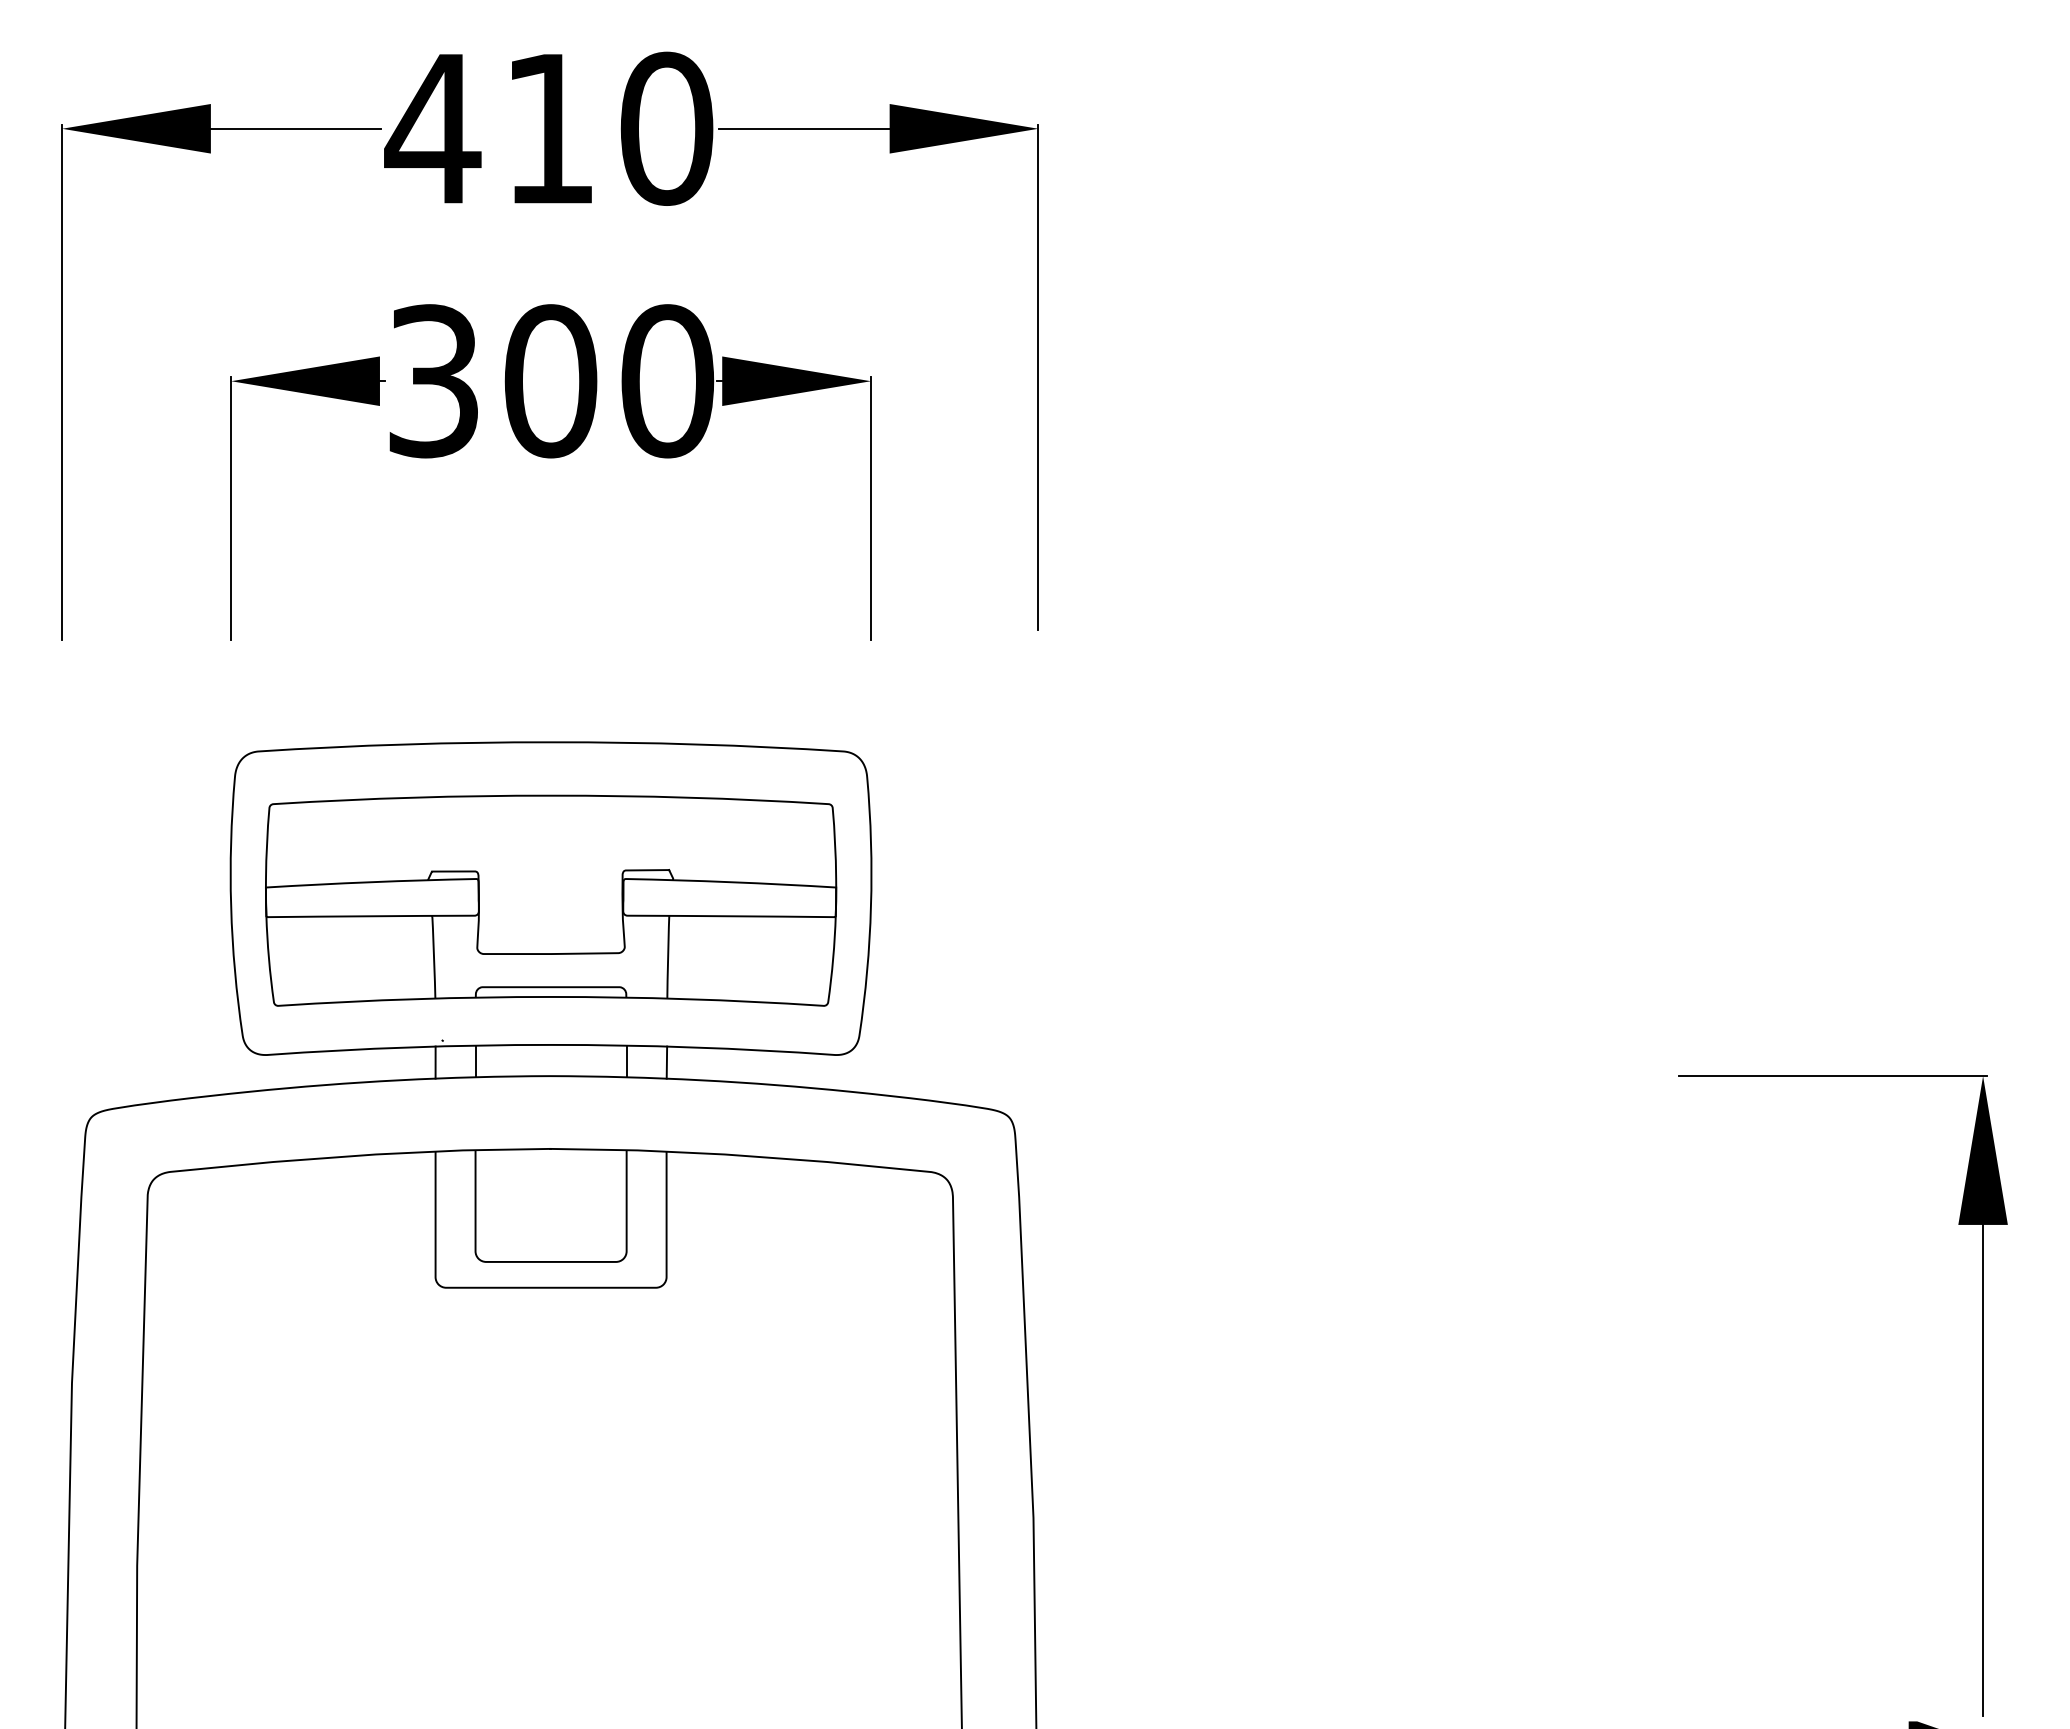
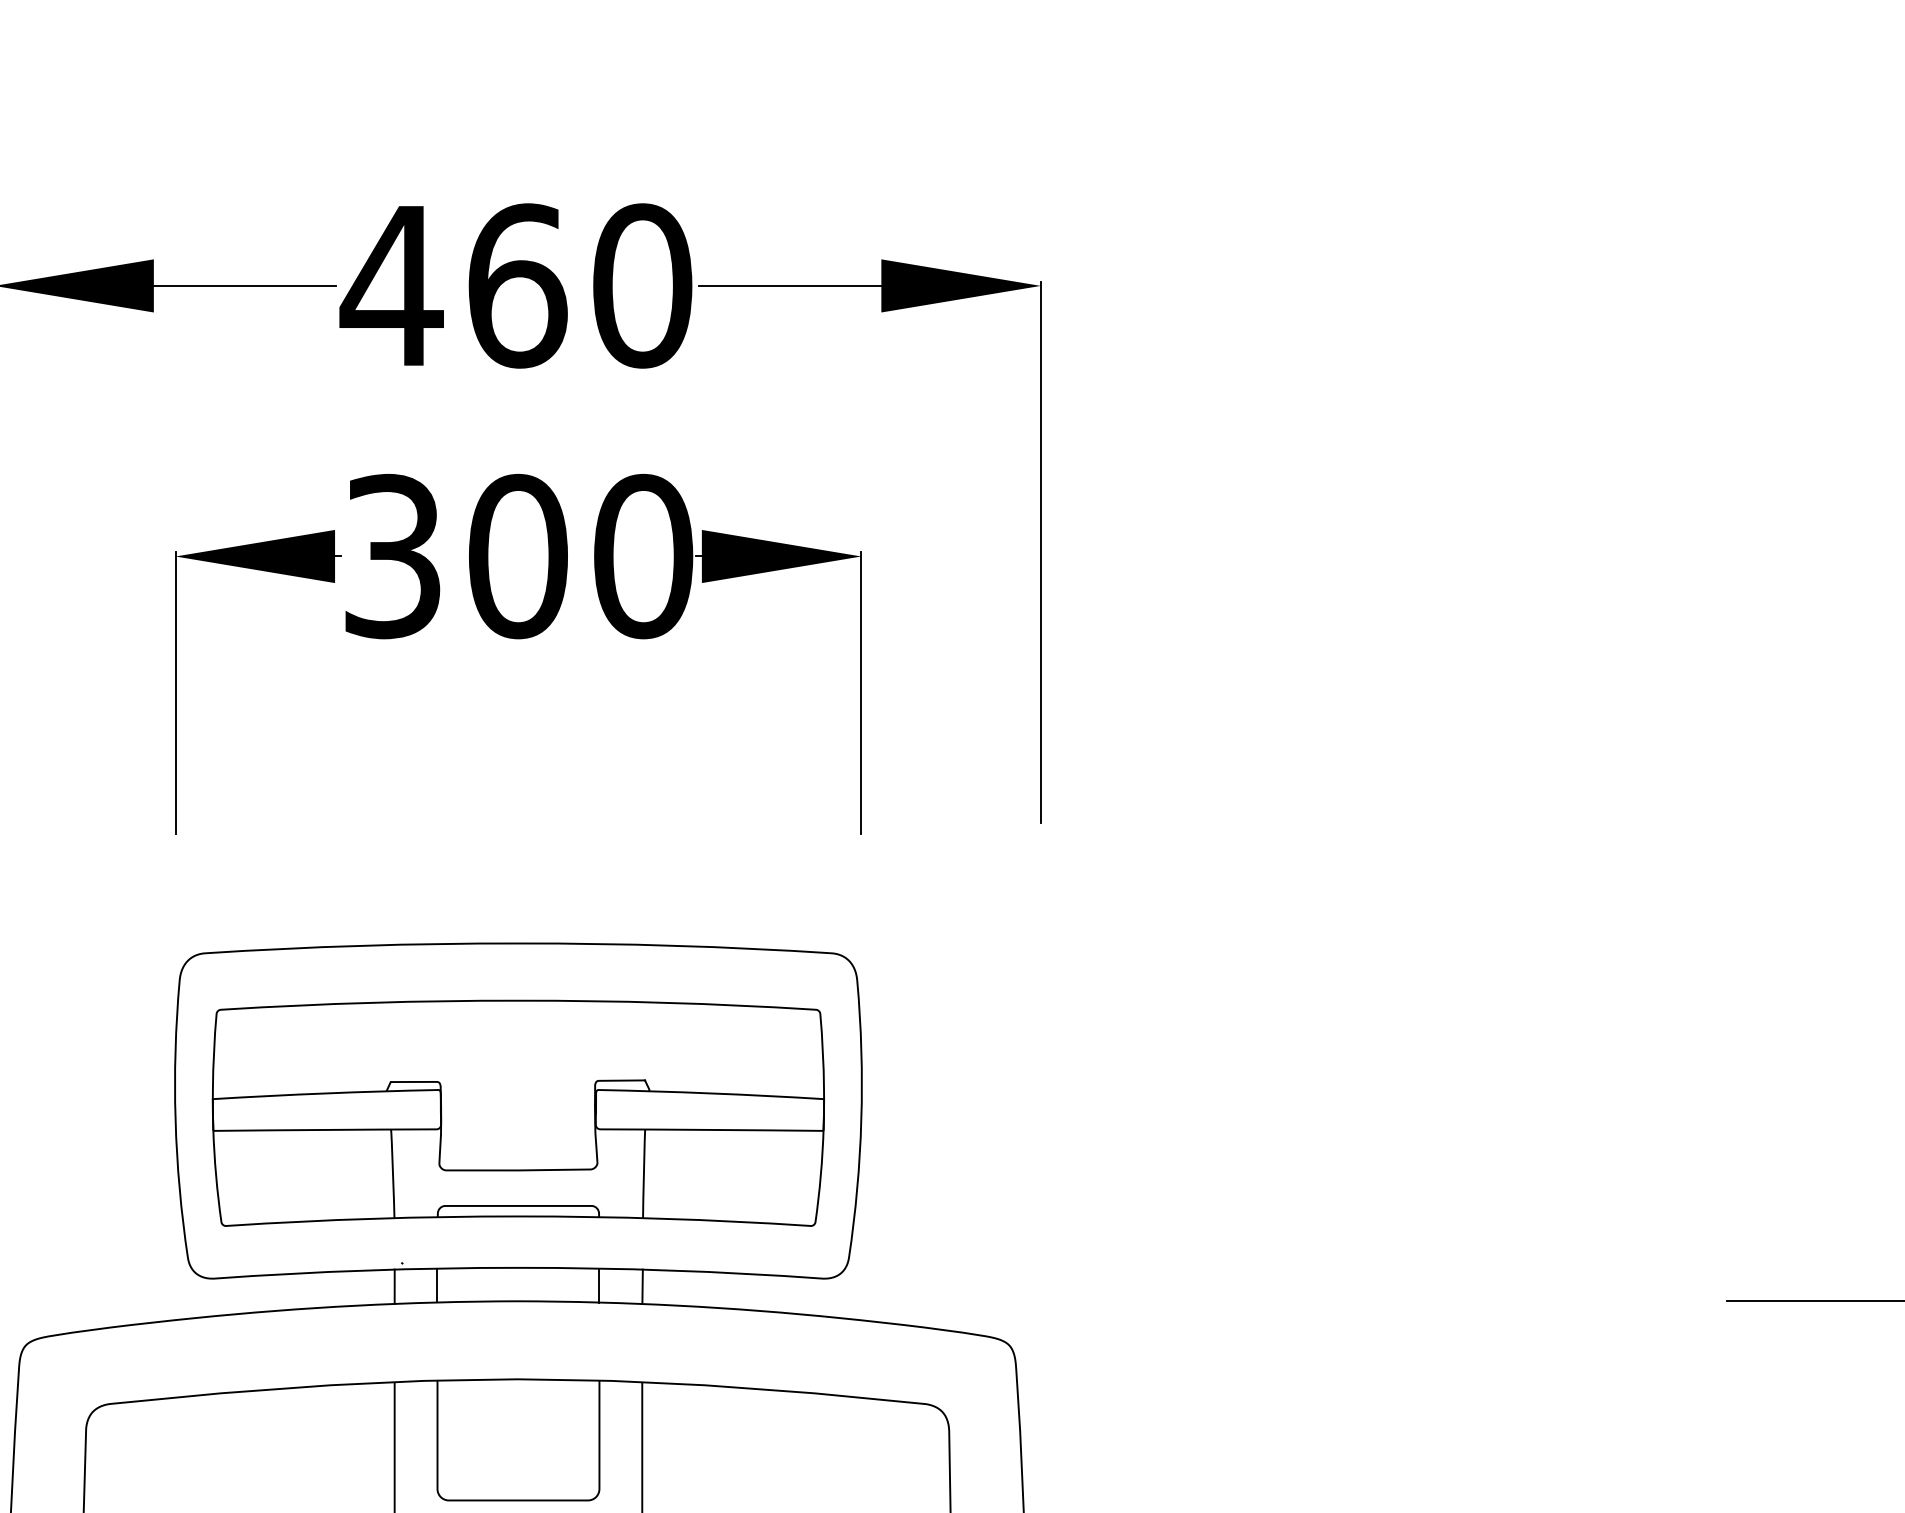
text: (550, 128) -> (517, 285), 410 -> 460

